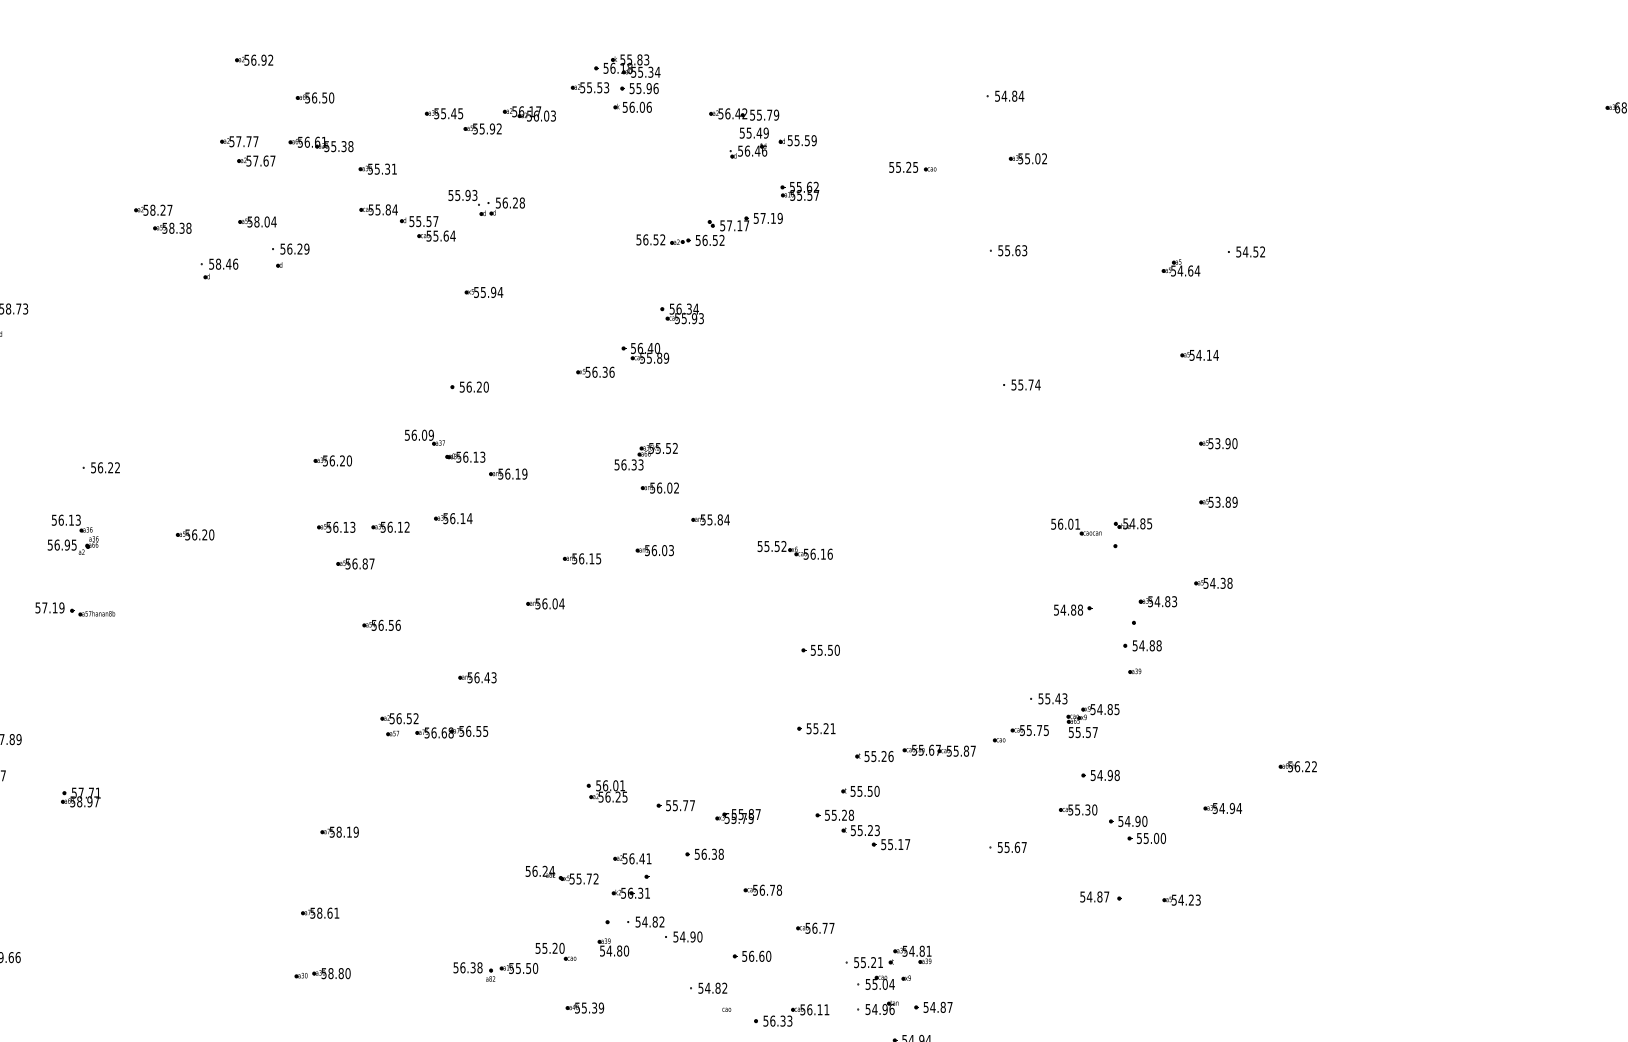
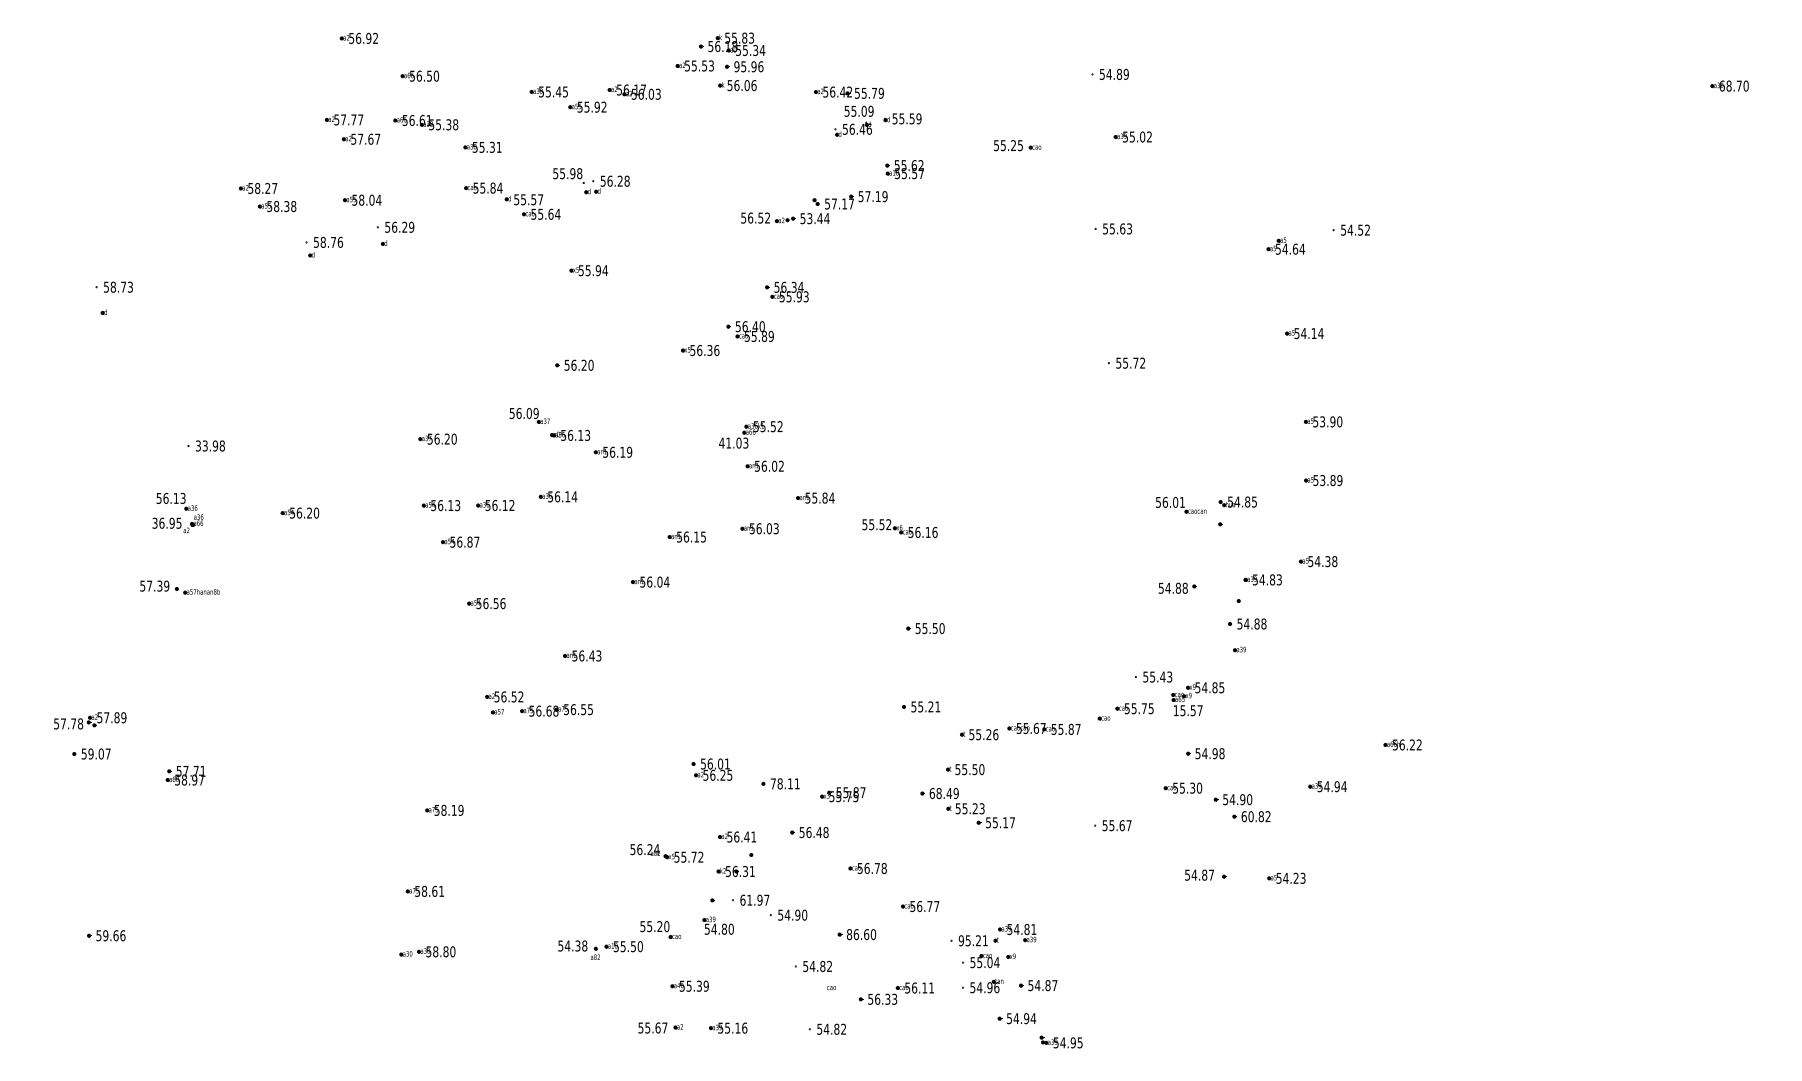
text: (631, 88) -> (736, 66), 55.96 -> 95.96
text: (1021, 95) -> (1126, 73), 54.84 -> 54.89
text: (758, 132) -> (863, 110), 55.49 -> 55.09
text: (474, 195) -> (579, 173), 55.93 -> 55.98
text: (713, 240) -> (818, 218), 56.52 -> 53.44
text: (228, 264) -> (333, 242), 58.46 -> 58.76
text: (1037, 384) -> (1142, 362), 55.74 -> 55.72
text: (625, 464) -> (730, 442), 56.33 -> 41.03
text: (105, 467) -> (210, 445), 56.22 -> 33.98
text: (49, 544) -> (154, 522), 56.95 -> 36.95
text: (54, 607) -> (159, 585), 57.19 -> 57.39
text: (1070, 732) -> (1175, 710), 55.57 -> 15.57
text: (679, 805) -> (784, 783), 55.77 -> 78.11
text: (838, 815) -> (943, 793), 55.28 -> 68.49
text: (1150, 838) -> (1255, 816), 55.00 -> 60.82
text: (713, 854) -> (818, 832), 56.38 -> 56.48
text: (649, 921) -> (754, 899), 54.82 -> 61.97
text: (744, 956) -> (849, 934), 56.60 -> 86.60
text: (855, 962) -> (960, 940), 55.21 -> 95.21
text: (462, 967) -> (567, 945), 56.38 -> 54.38

